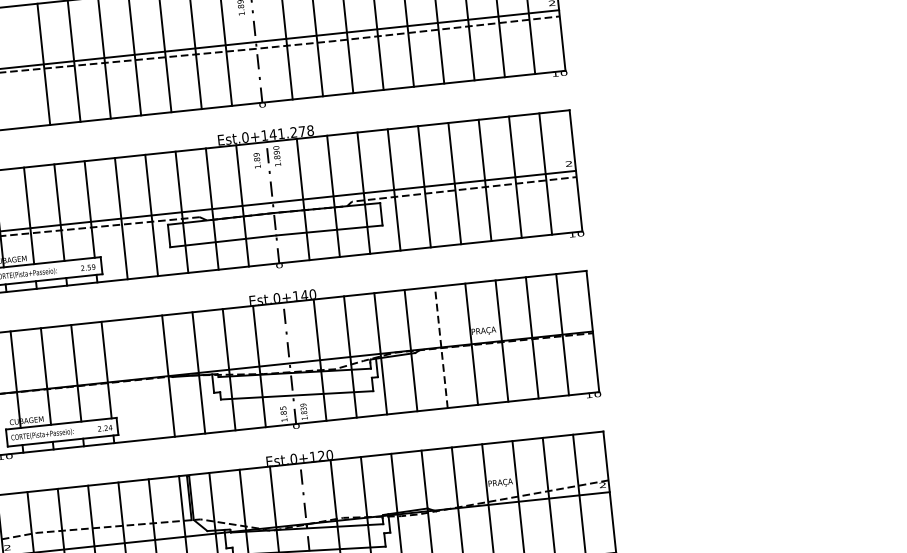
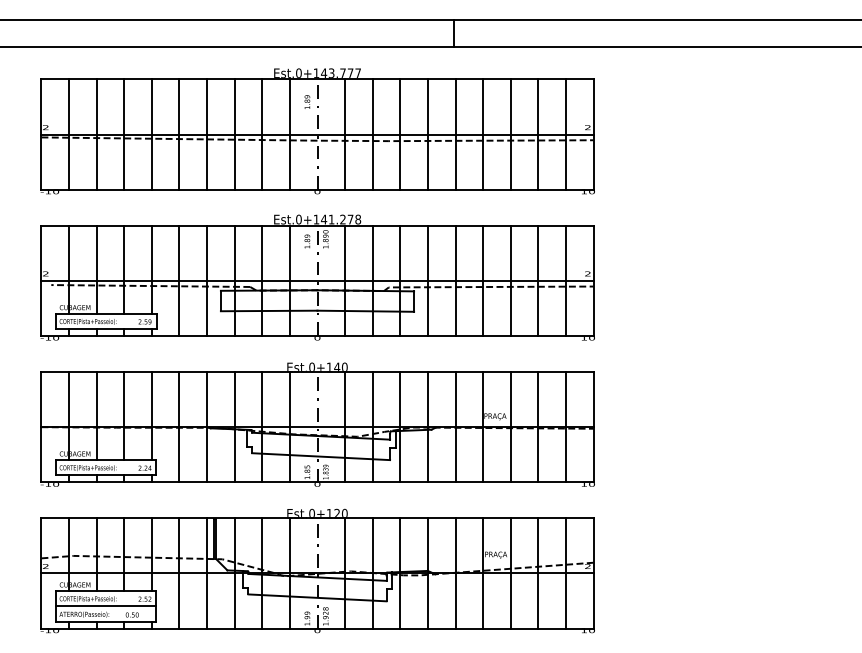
line: (13, 67) -> (96, 134), added
line: (441, 346) -> (455, 426), dashed -> solid
line: (138, 378) -> (179, 426), added

